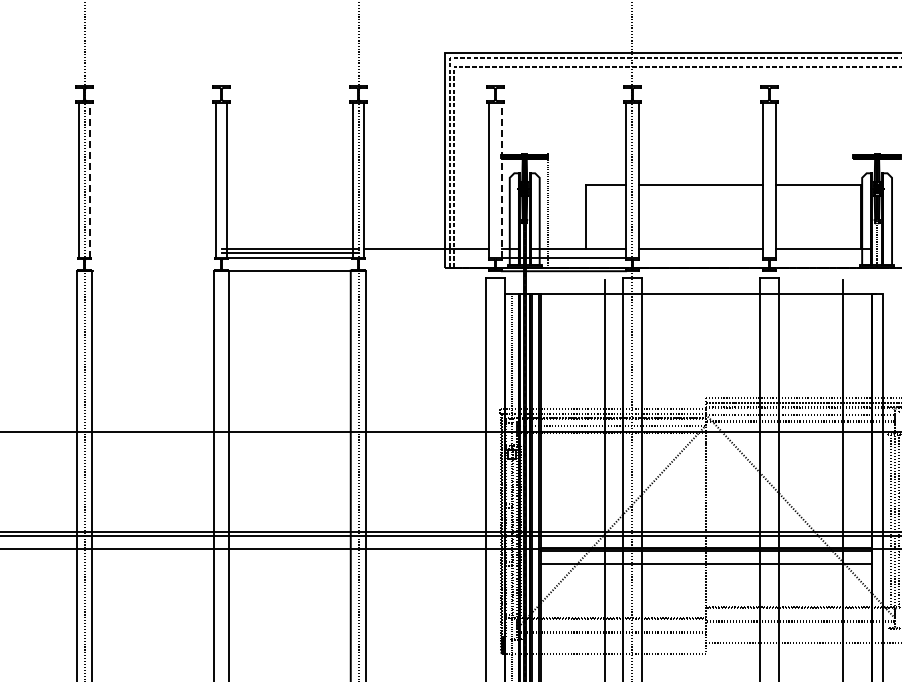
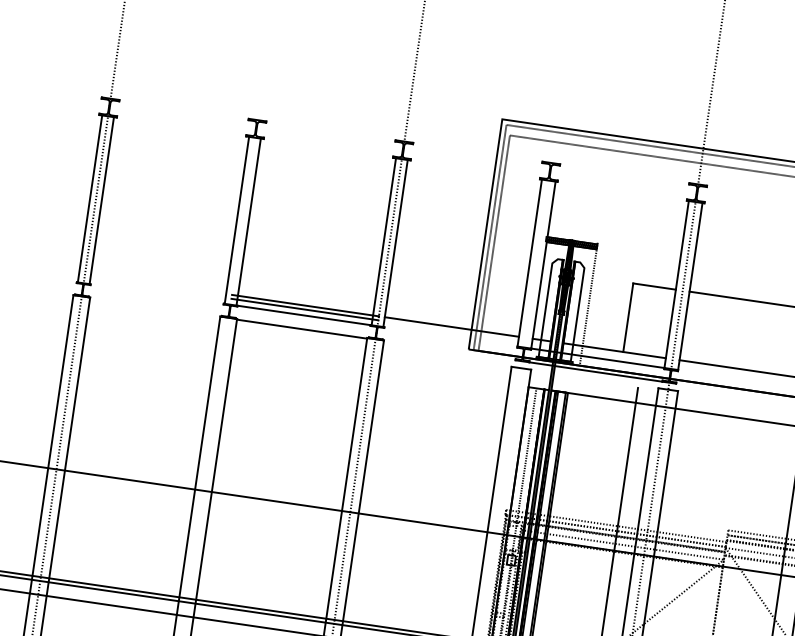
line: (90, 180) -> (102, 200), dashed -> solid
line: (501, 180) -> (543, 264), dashed -> solid

